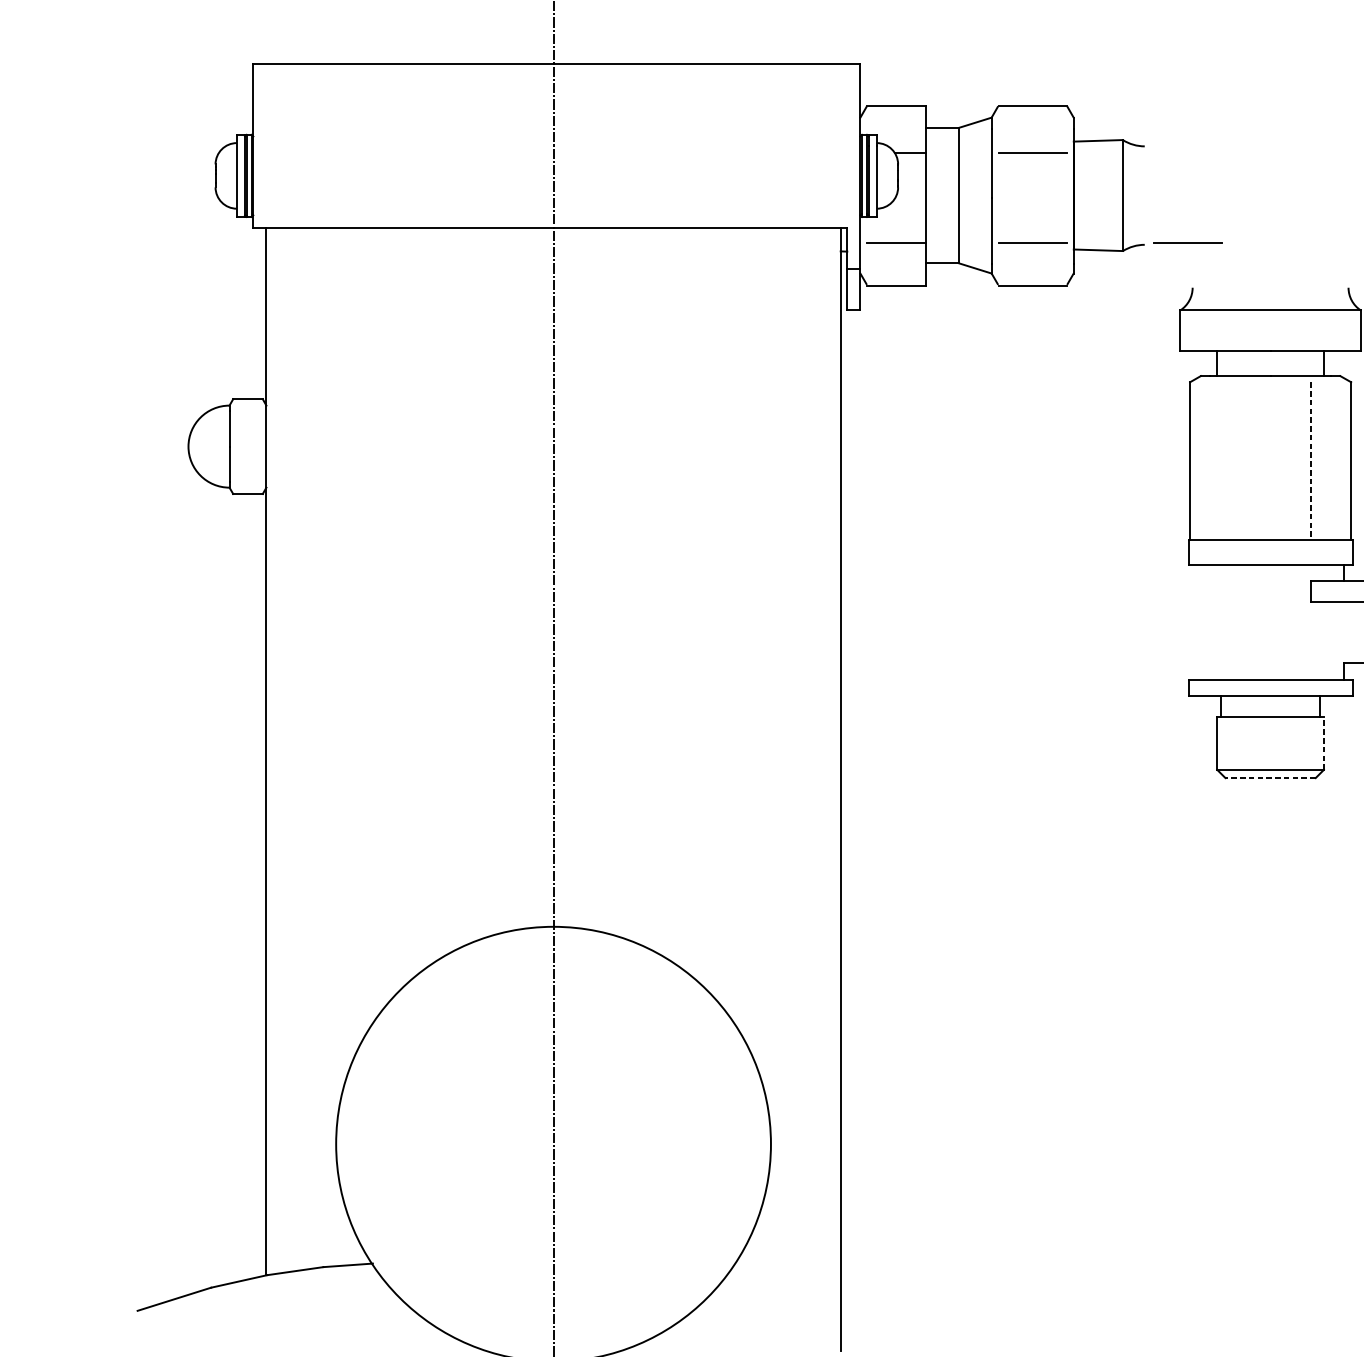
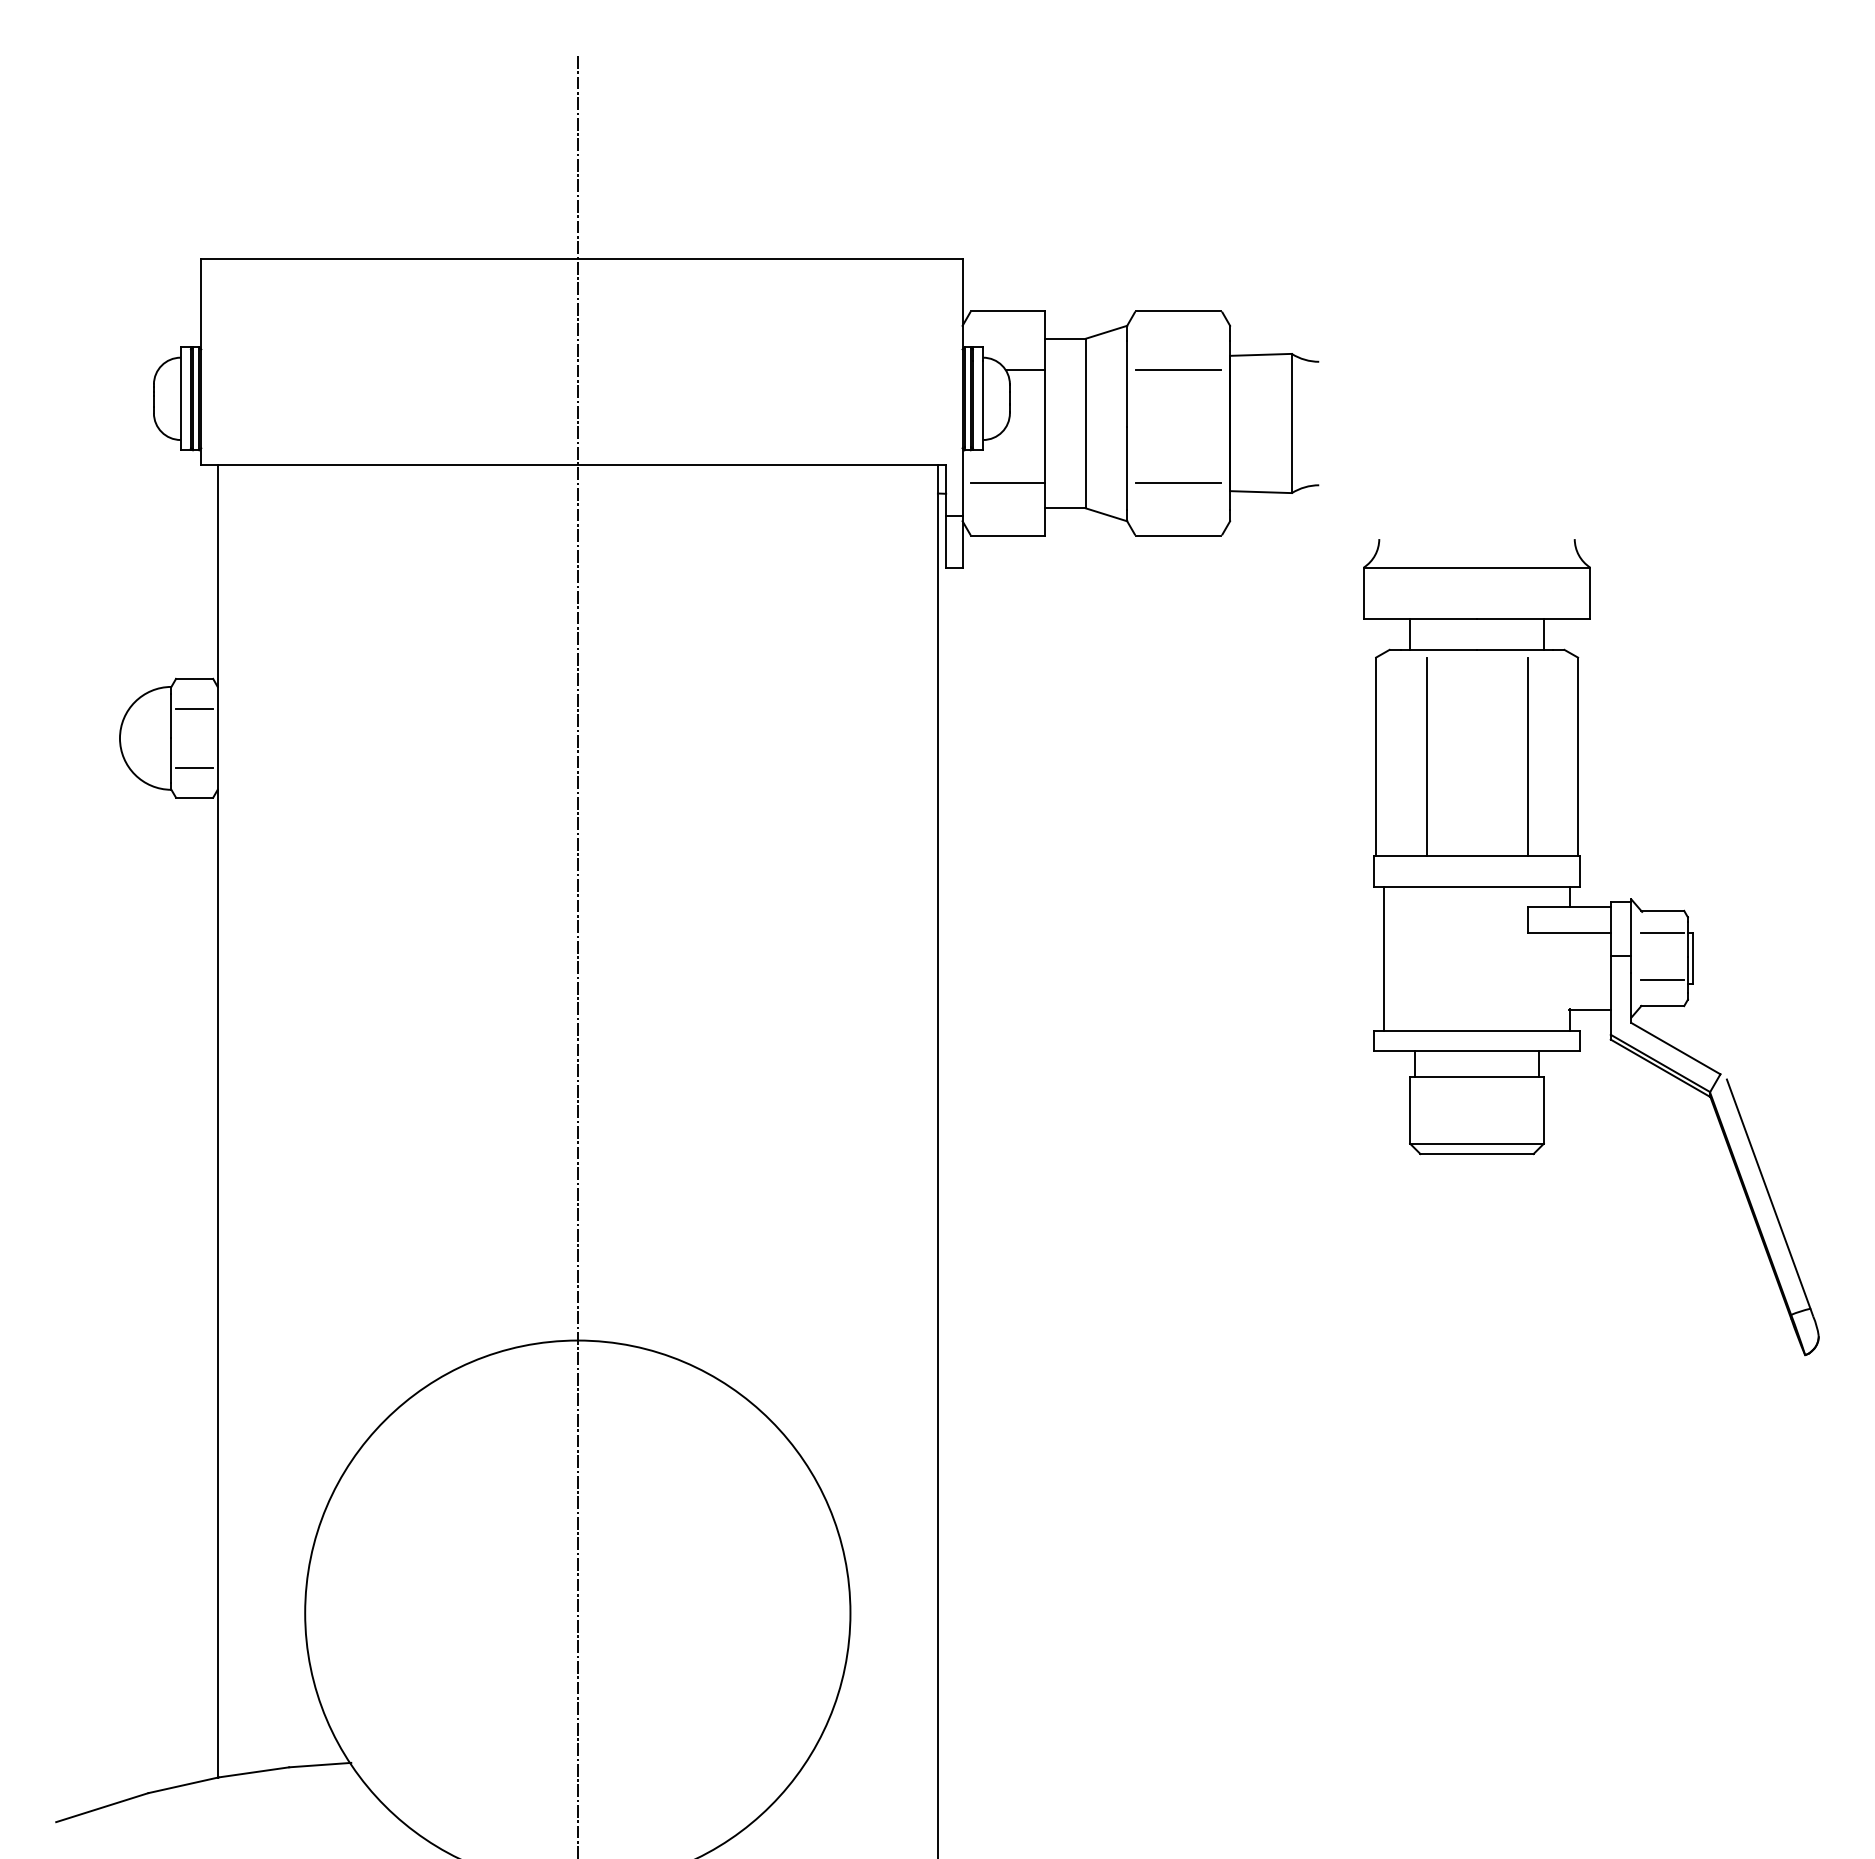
line: (1188, 242) -> (1373, 482), removed
line: (247, 422) -> (194, 708), added
line: (1230, 461) -> (1426, 756), added
line: (1310, 461) -> (1527, 757), dashed -> solid
line: (247, 470) -> (194, 768), added
line: (1196, 622) -> (1384, 958), added
line: (1323, 742) -> (1543, 1109), dashed -> solid
line: (1270, 778) -> (1477, 1154), dashed -> solid

